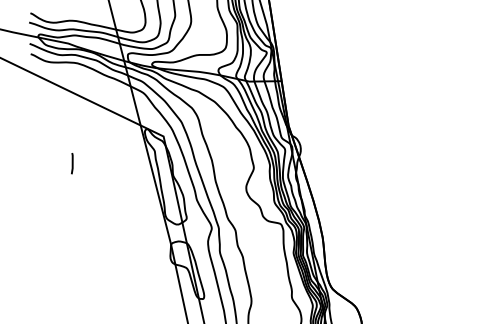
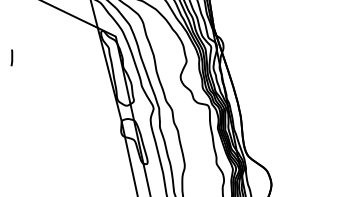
line: (72, 163) -> (12, 57), moved

